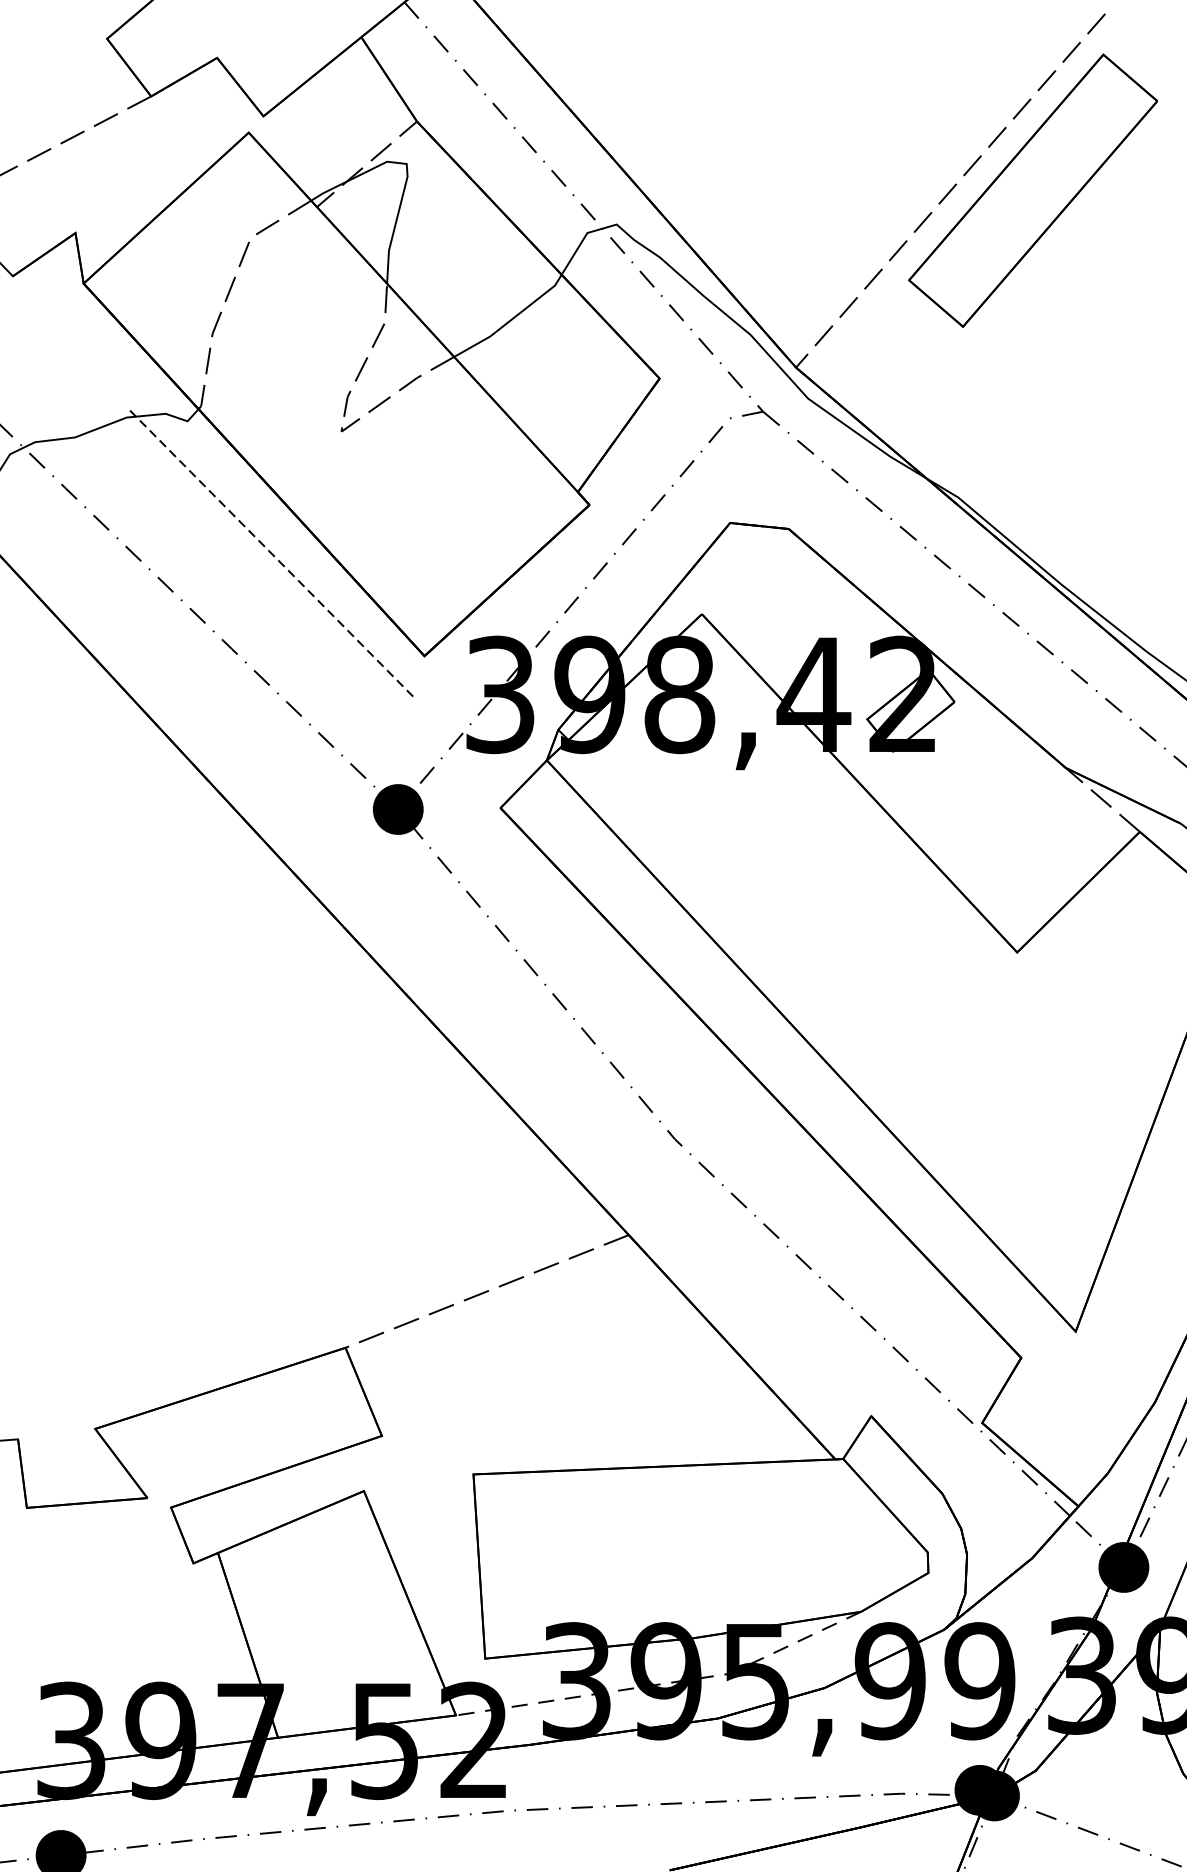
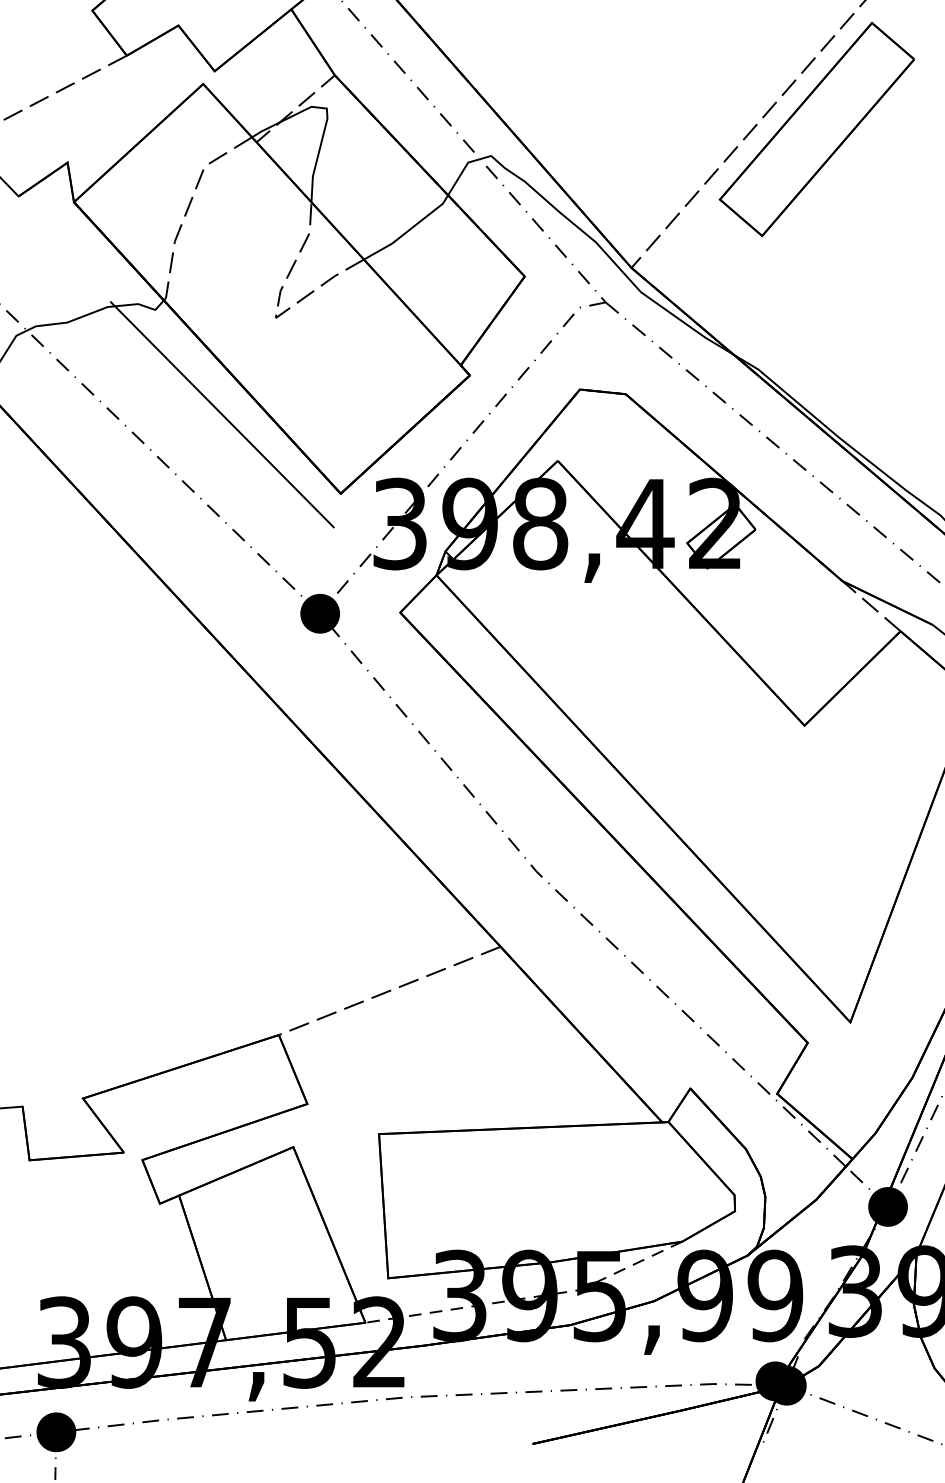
line: (273, 556) -> (222, 415), dashed -> solid

